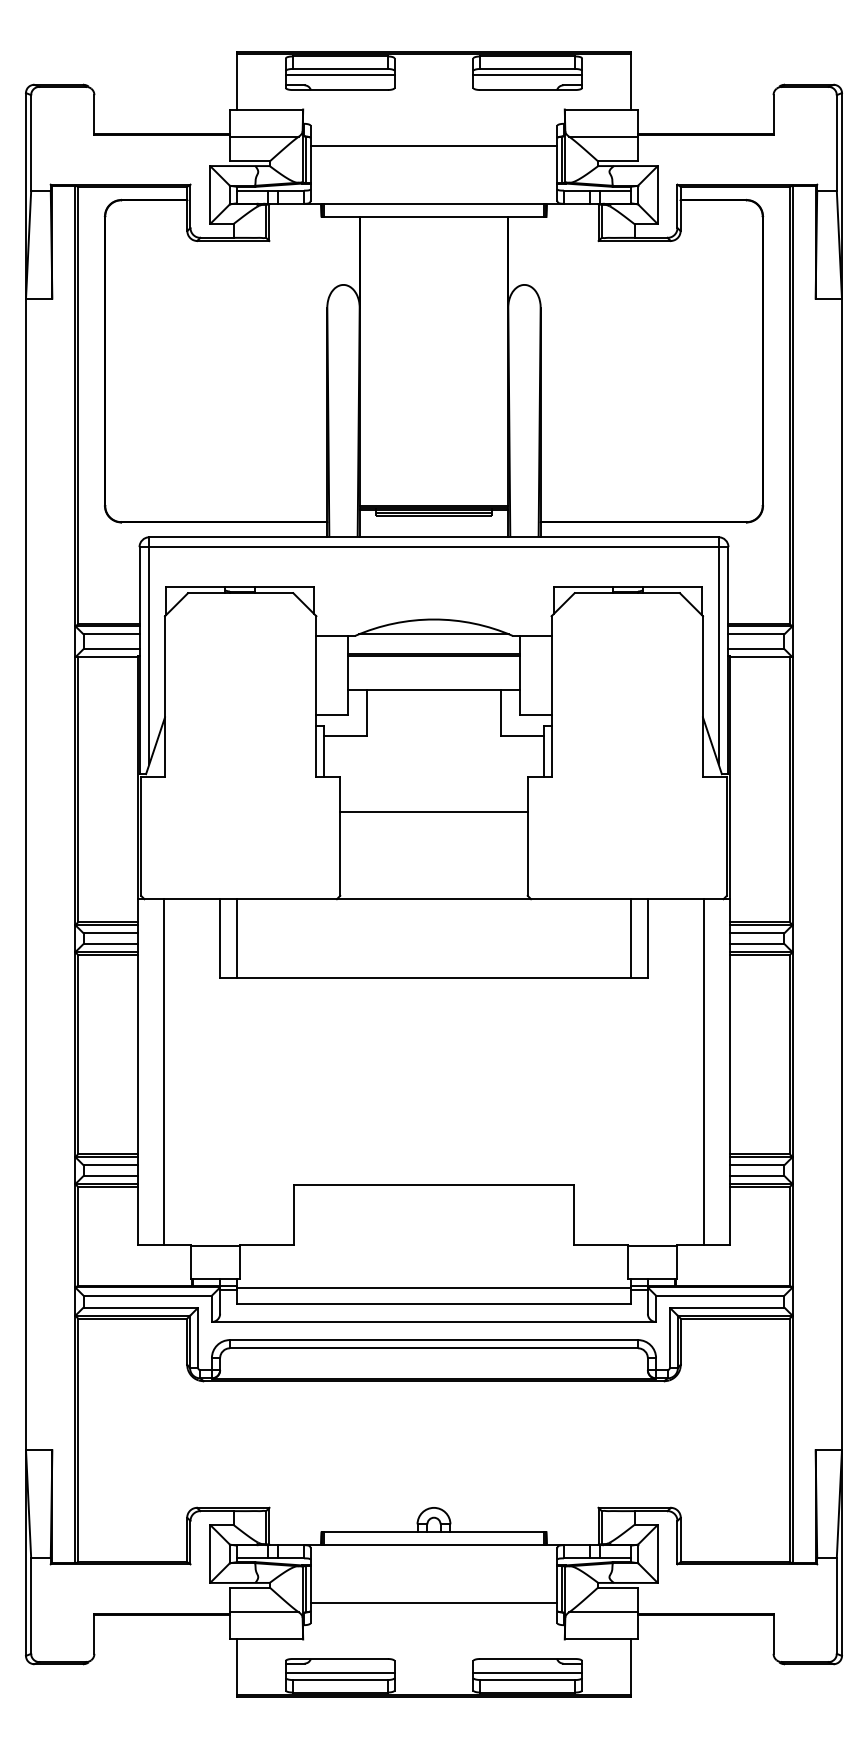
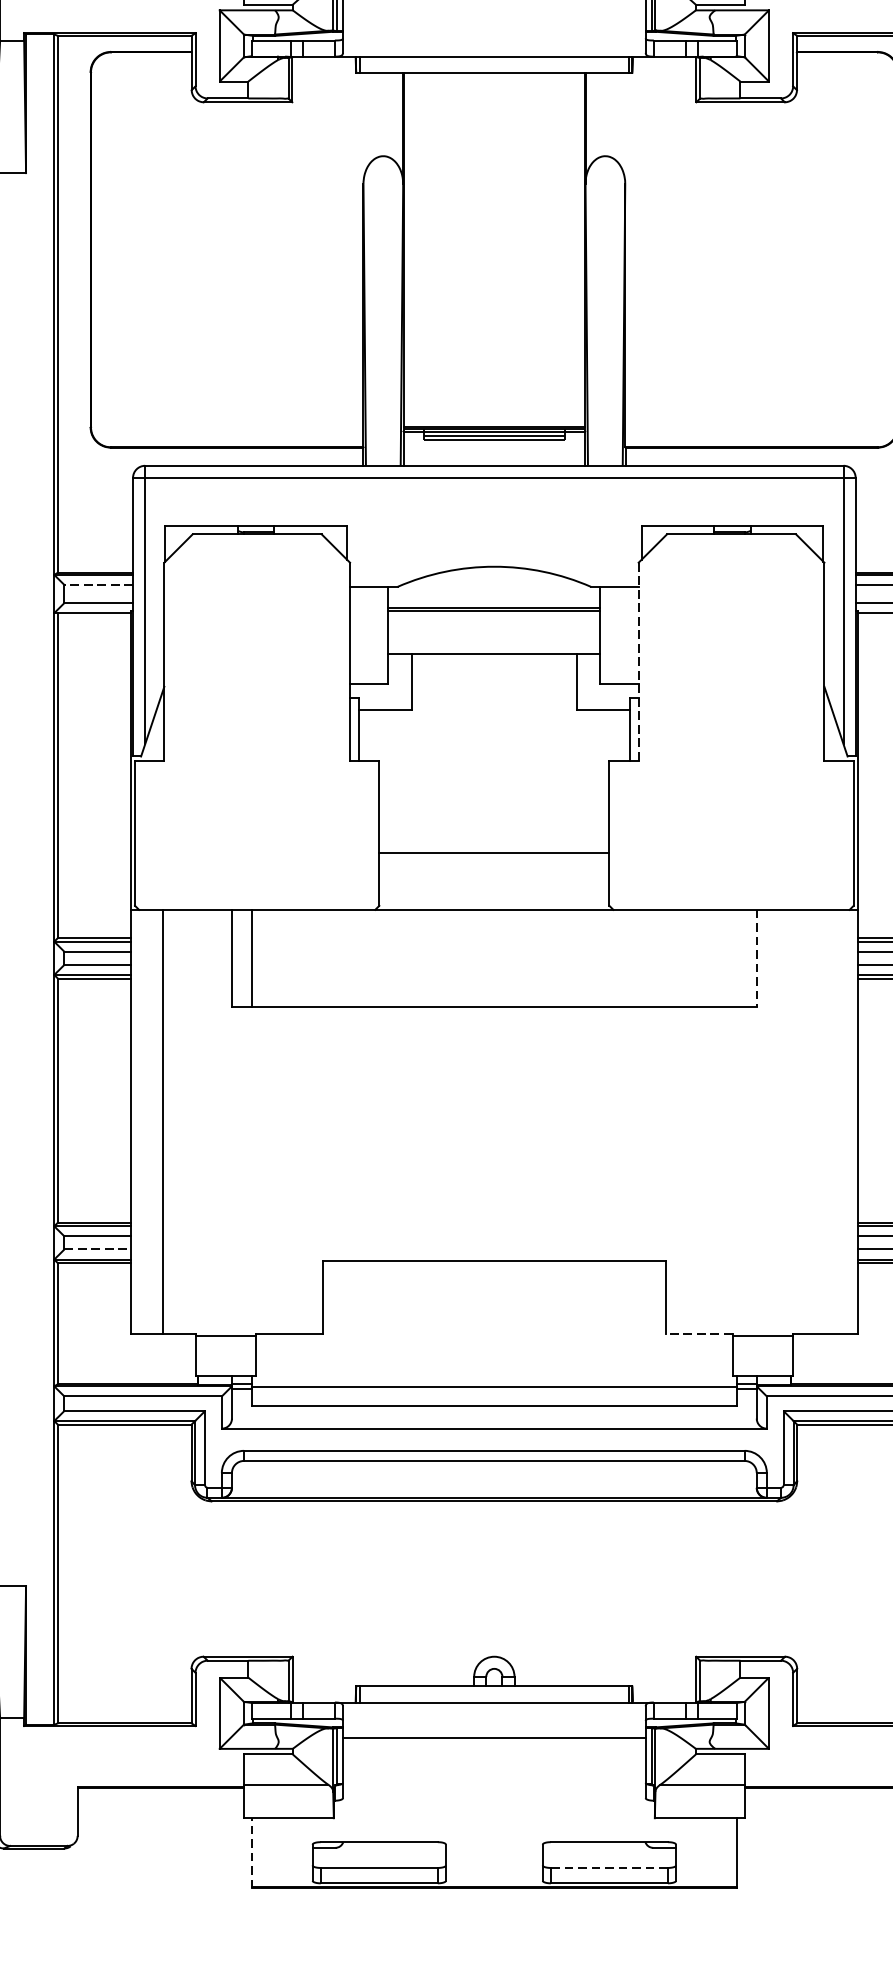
line: (111, 634) -> (98, 585), solid -> dashed
line: (433, 634) -> (493, 585), removed
line: (551, 696) -> (638, 661), solid -> dashed
line: (433, 811) -> (493, 852), moved
line: (631, 938) -> (736, 958), removed
line: (647, 939) -> (756, 959), solid -> dashed
line: (703, 1071) -> (825, 1121), removed
line: (111, 1175) -> (98, 1248), solid -> dashed
line: (600, 1244) -> (698, 1333), solid -> dashed
line: (433, 1602) -> (493, 1737), moved
line: (236, 1668) -> (252, 1853), solid -> dashed
line: (339, 1673) -> (378, 1859), removed
line: (527, 1673) -> (609, 1859), removed
line: (527, 1680) -> (609, 1868), solid -> dashed

